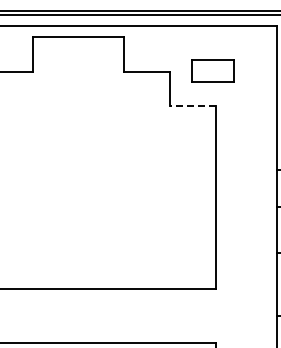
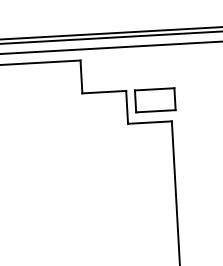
part: (212, 70) -> (154, 99), moved
line: (193, 105) -> (150, 122), dashed -> solid

